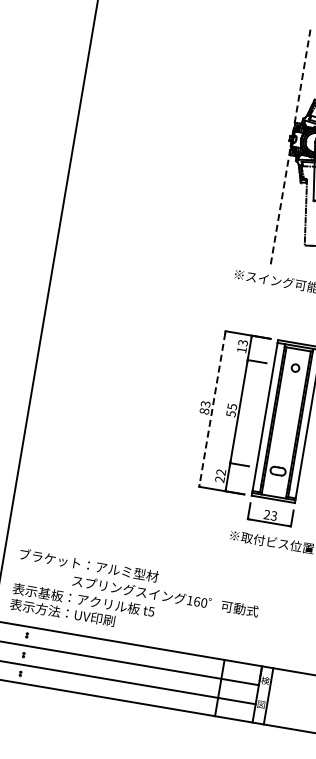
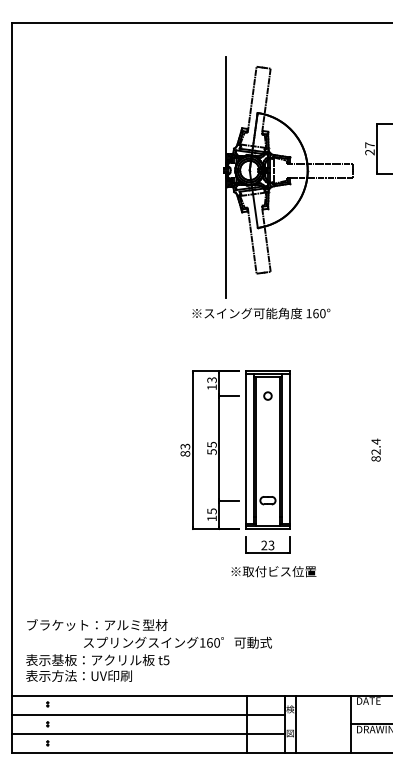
line: (291, 145) -> (226, 177), dashed -> solid
line: (212, 409) -> (192, 450), dashed -> solid
text: (220, 475) -> (211, 514), 22 -> 15

